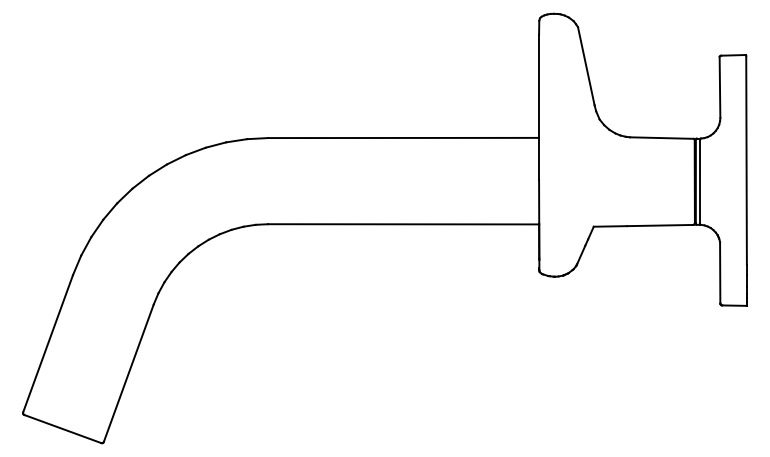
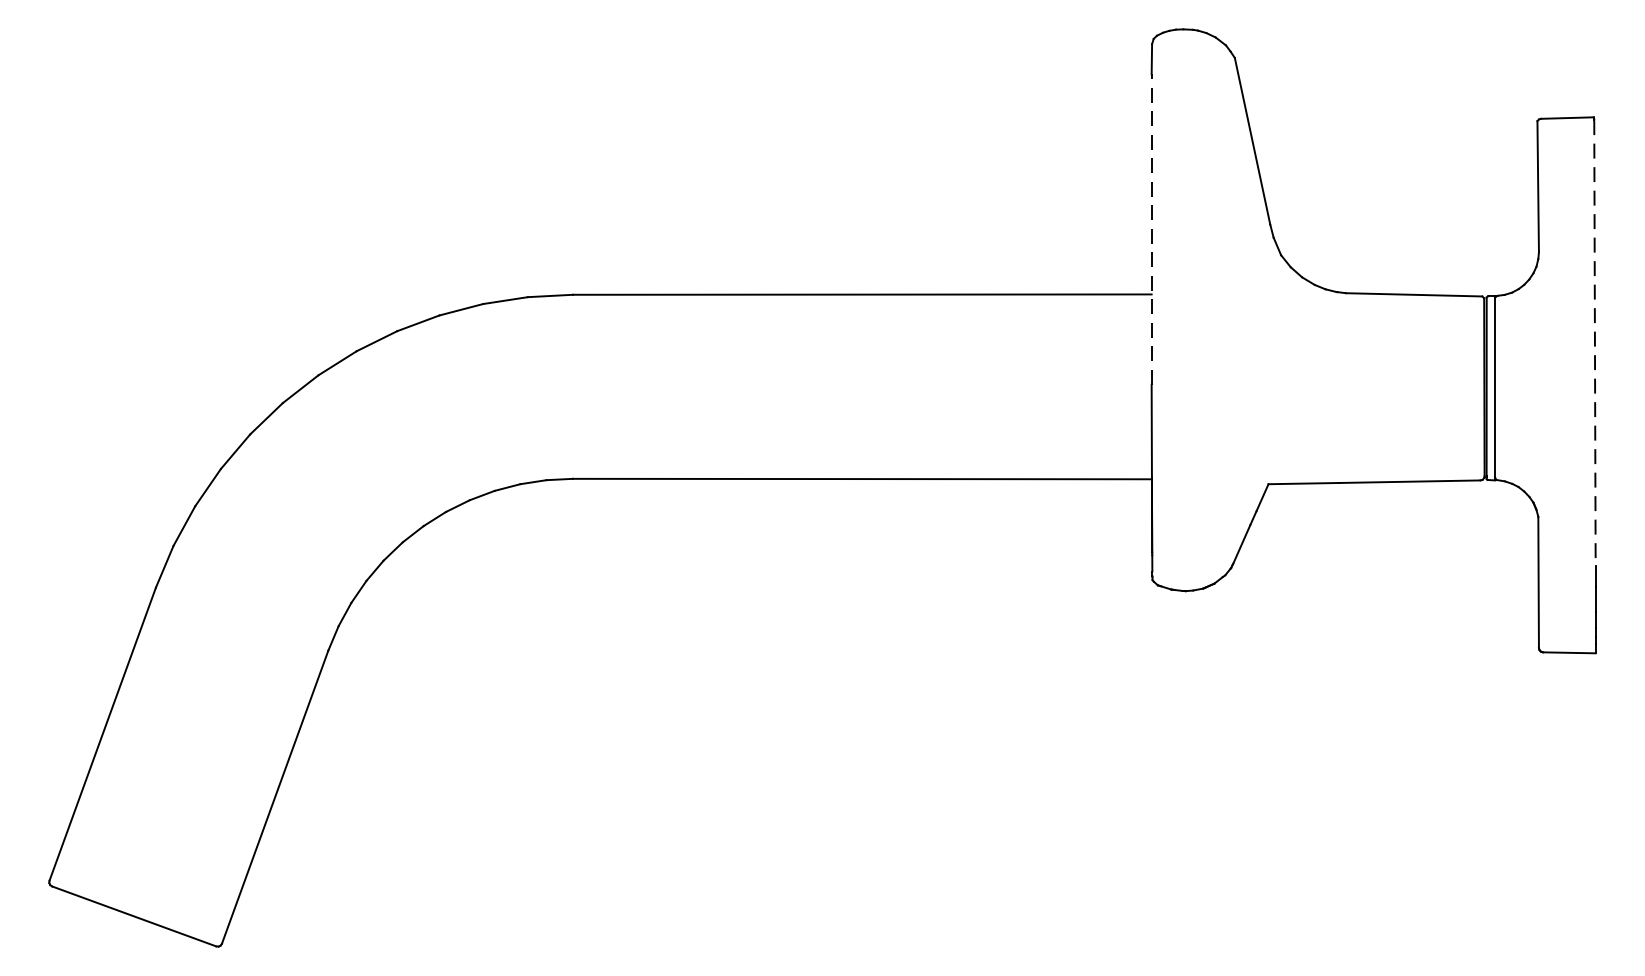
line: (539, 107) -> (1152, 229), solid -> dashed
line: (746, 161) -> (1594, 344), solid -> dashed

